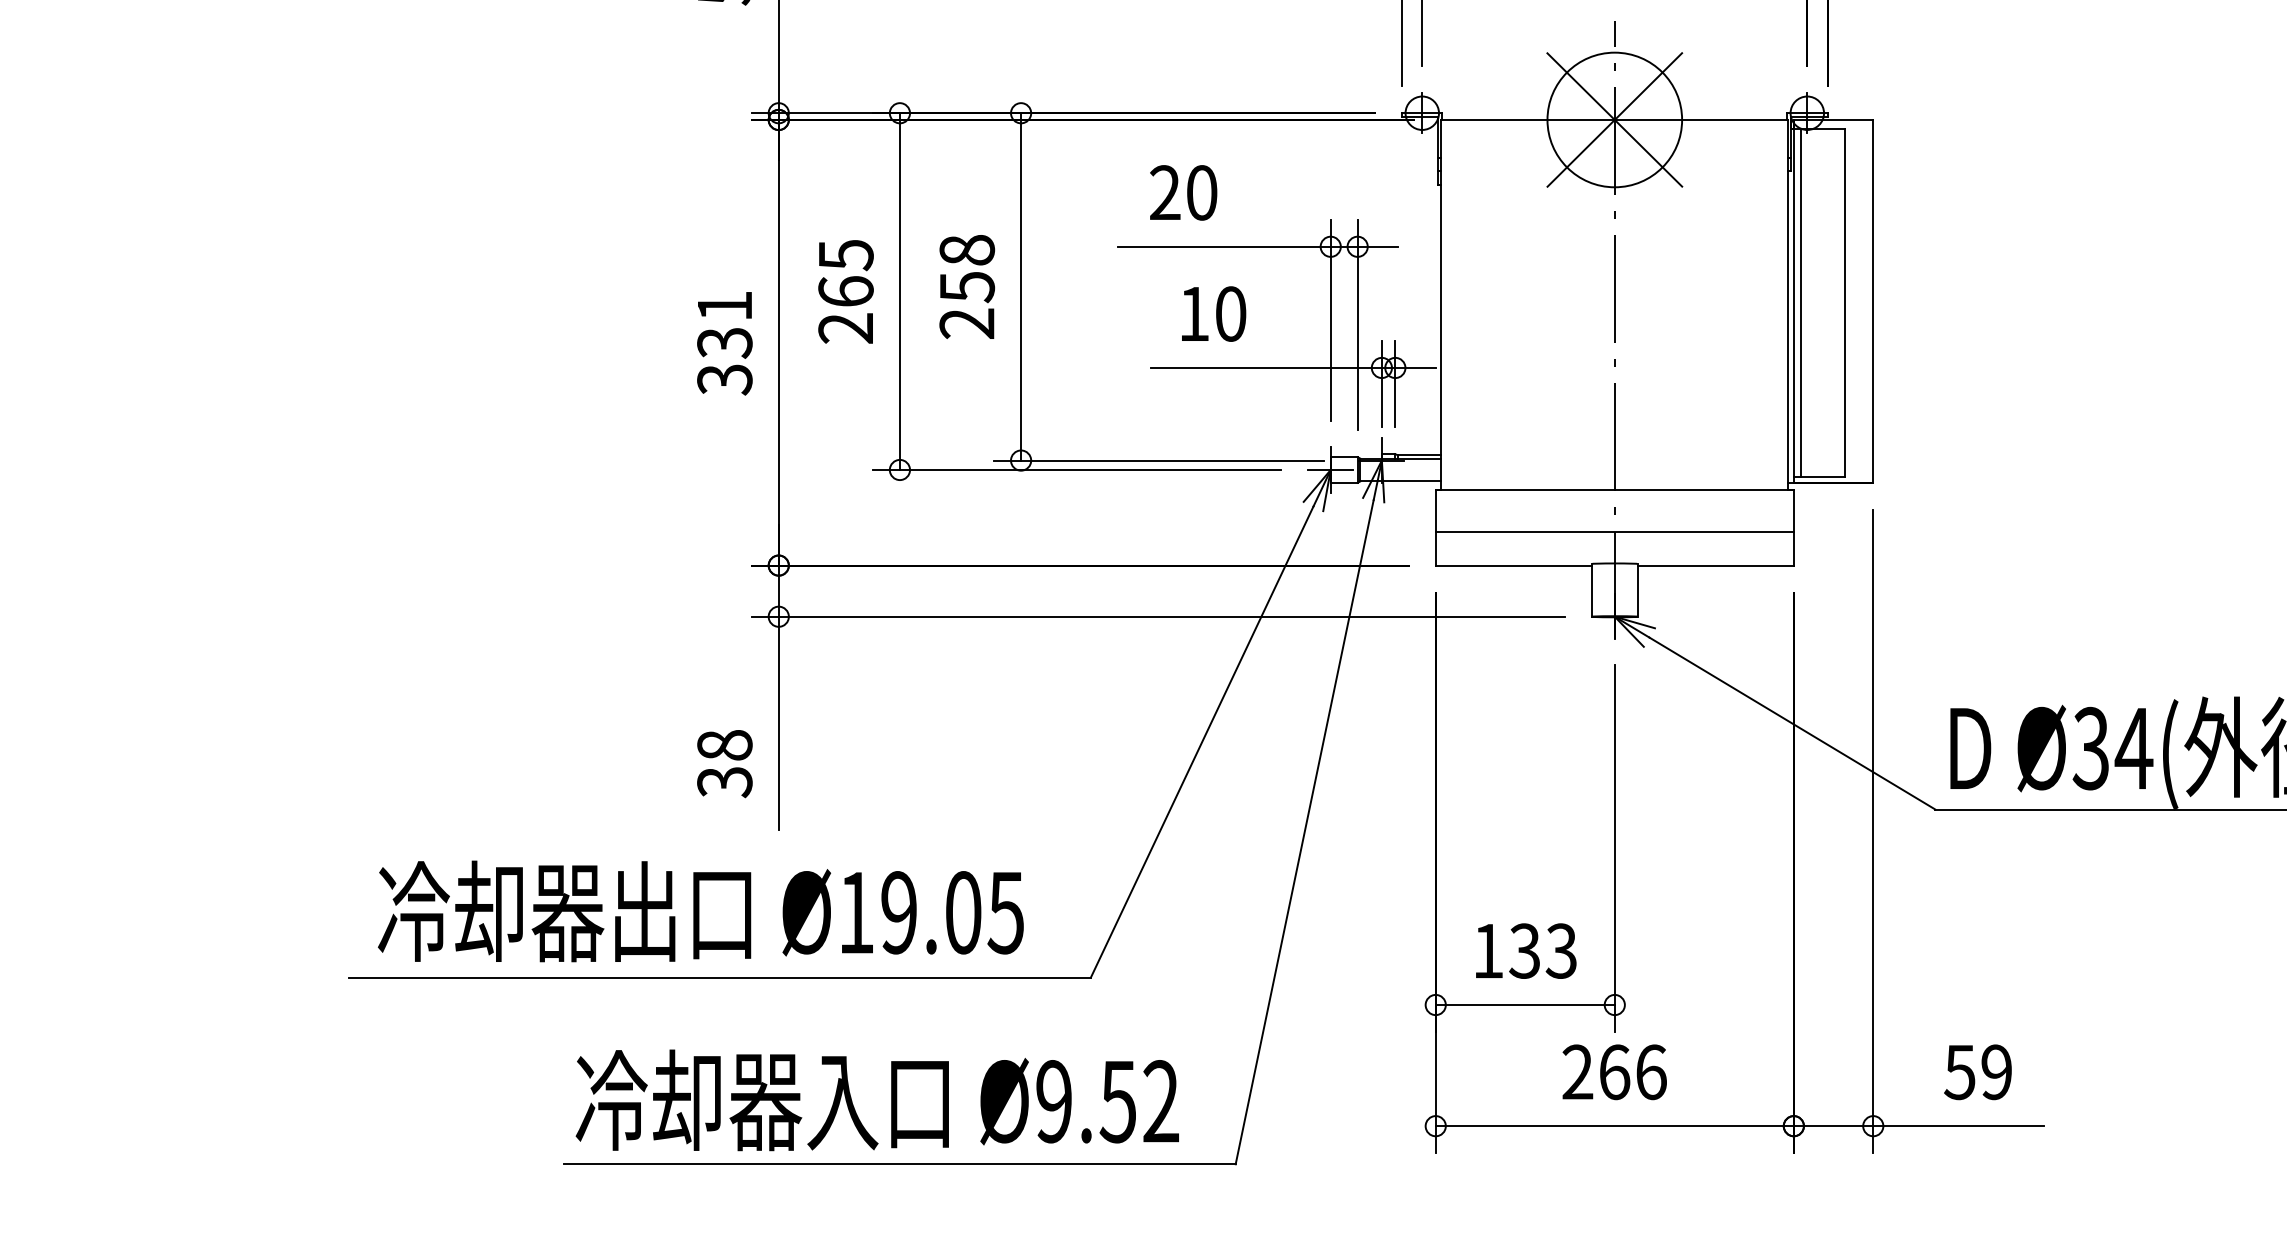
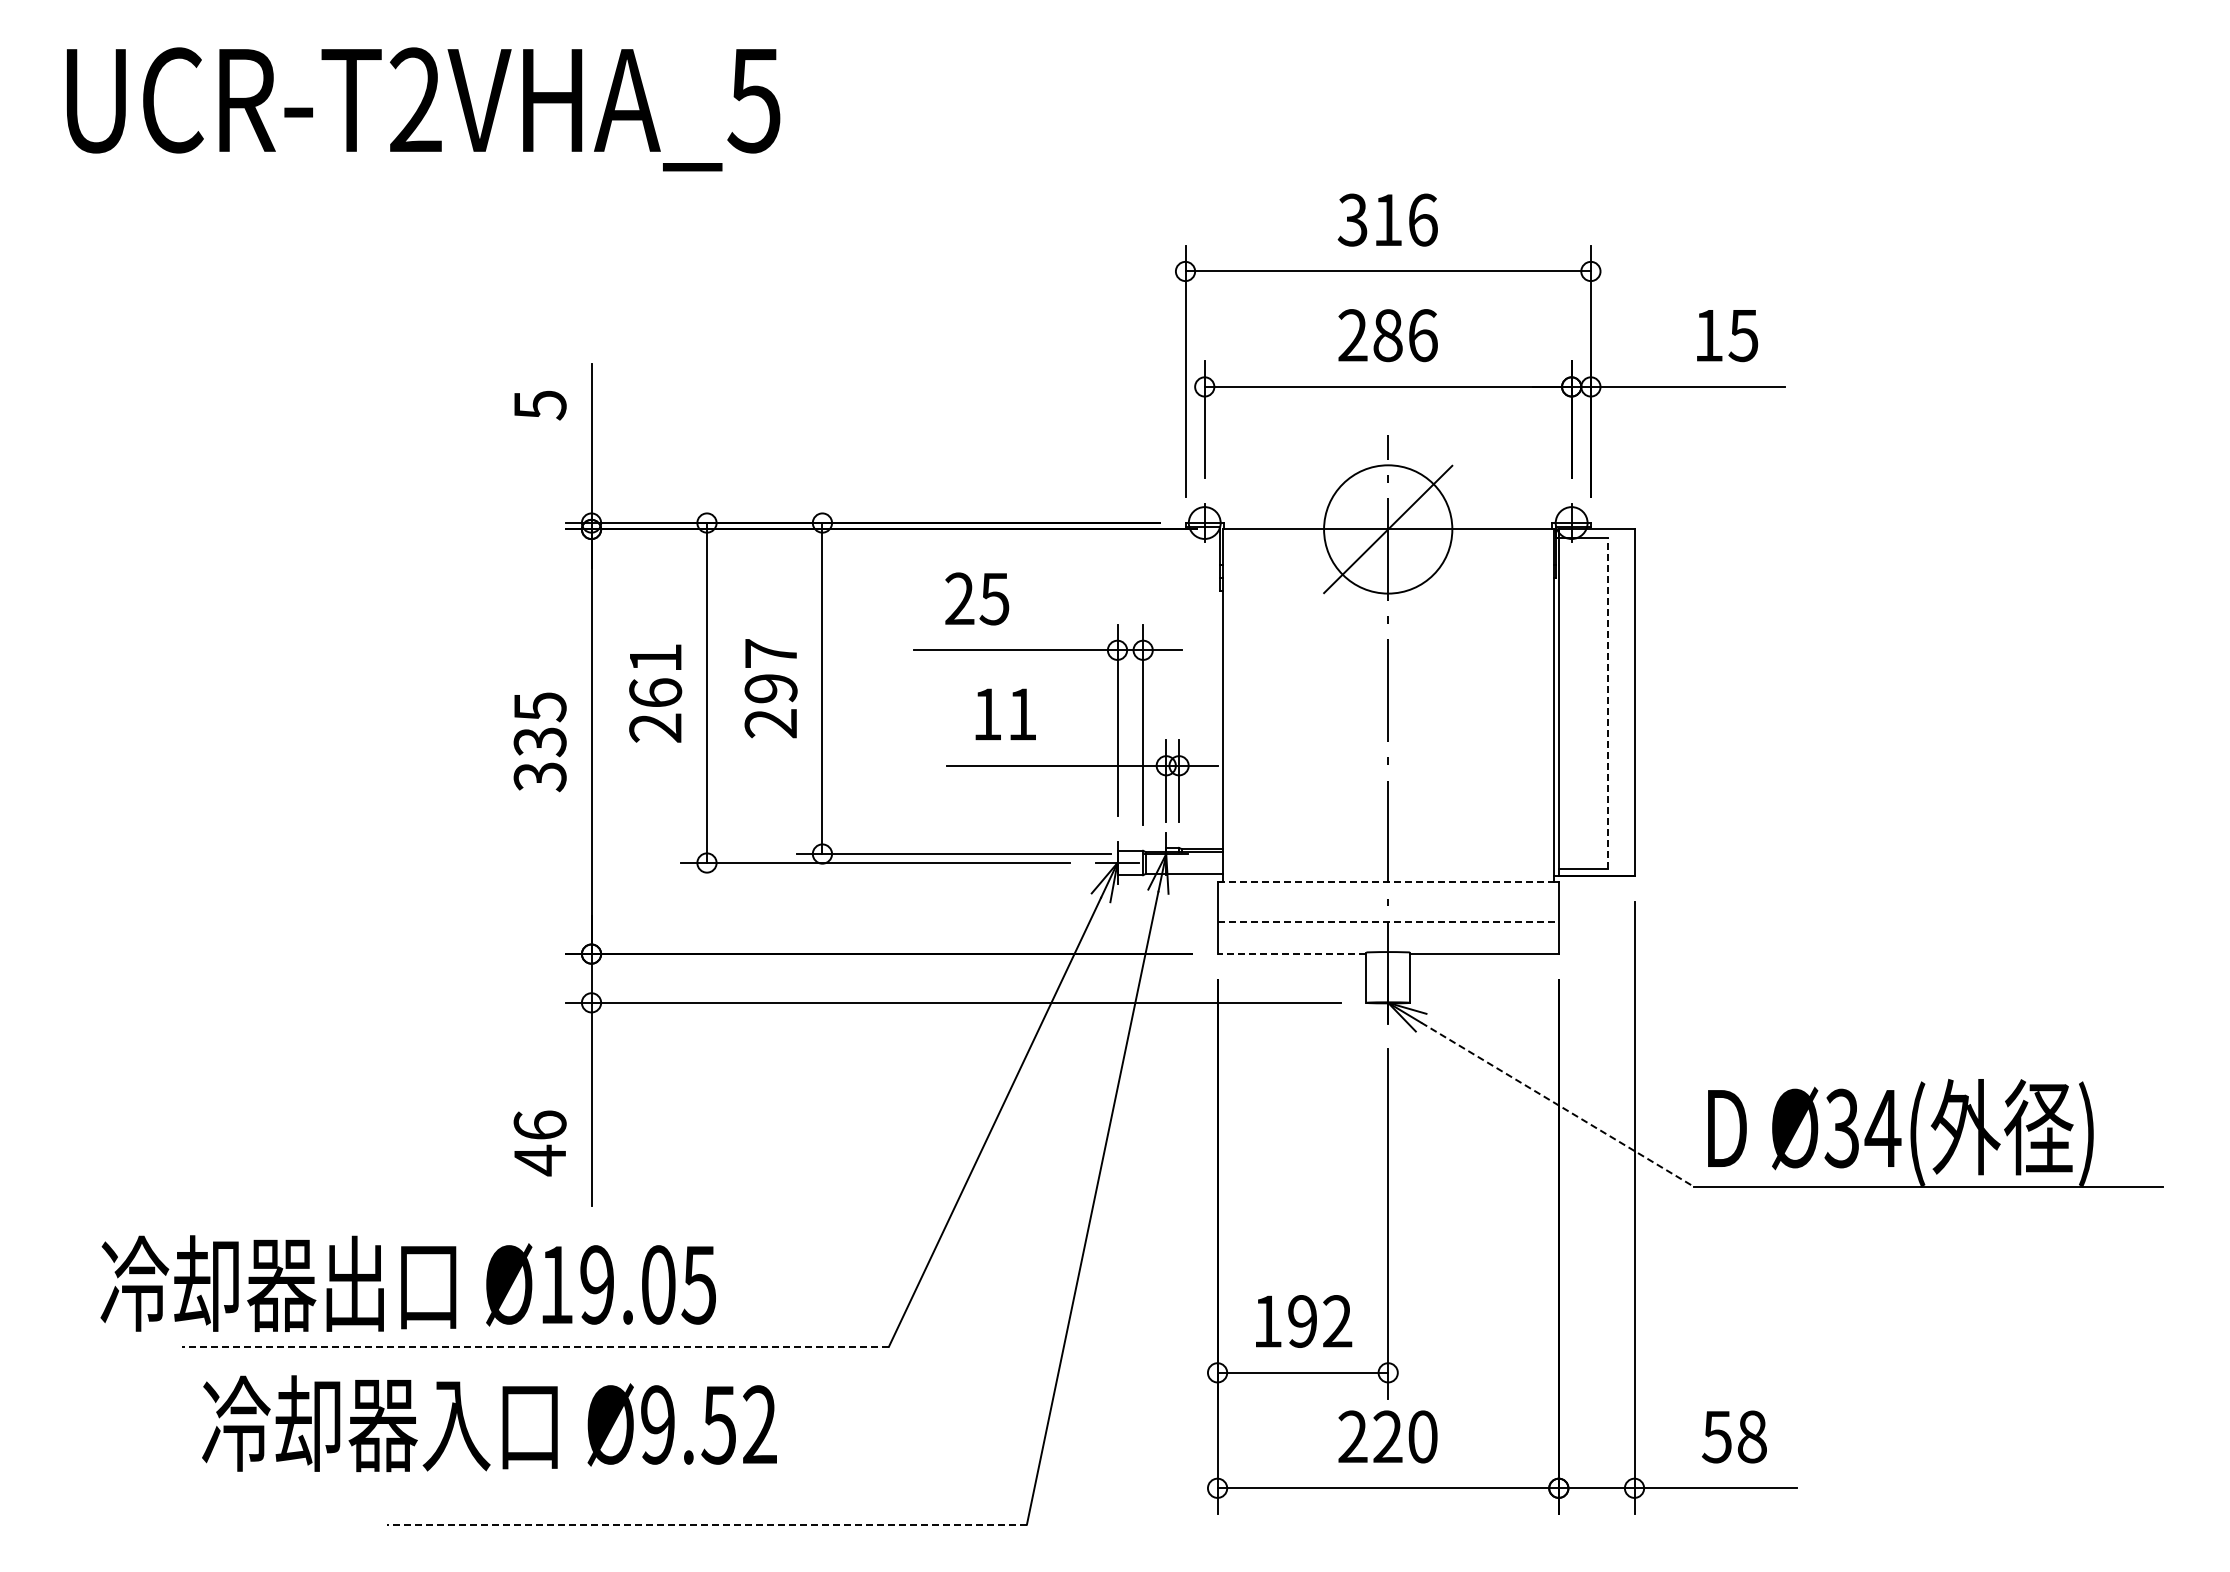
line: (1615, 120) -> (1388, 529), removed
text: (1201, 192) -> (994, 598), 20 -> 25
text: (846, 255) -> (656, 658), 265 -> 261
text: (966, 269) -> (770, 671), 258 -> 297
line: (1800, 302) -> (1565, 703), removed
line: (1844, 302) -> (1607, 703), solid -> dashed
text: (725, 306) -> (540, 707), 331 -> 335
text: (1231, 313) -> (1022, 713), 10 -> 11
line: (1615, 490) -> (1388, 882), solid -> dashed
line: (1615, 532) -> (1388, 922), solid -> dashed
line: (1513, 566) -> (1291, 954), solid -> dashed
line: (1792, 723) -> (1557, 1104), solid -> dashed
text: (724, 764) -> (539, 1143), 38 -> 46
text: (700, 911) -> (407, 1283), moved
text: (1542, 951) -> (1319, 1321), 133 -> 192
line: (719, 977) -> (535, 1346), solid -> dashed
text: (1632, 1071) -> (1405, 1436), 266 -> 220
text: (1996, 1071) -> (1751, 1436), 59 -> 58
text: (877, 1100) -> (489, 1423), moved
line: (899, 1164) -> (706, 1524), solid -> dashed

